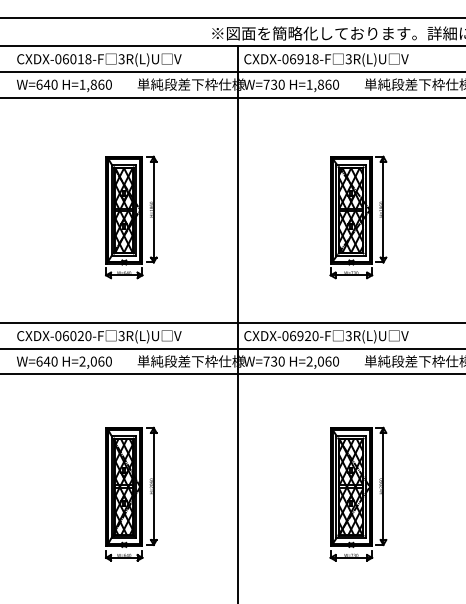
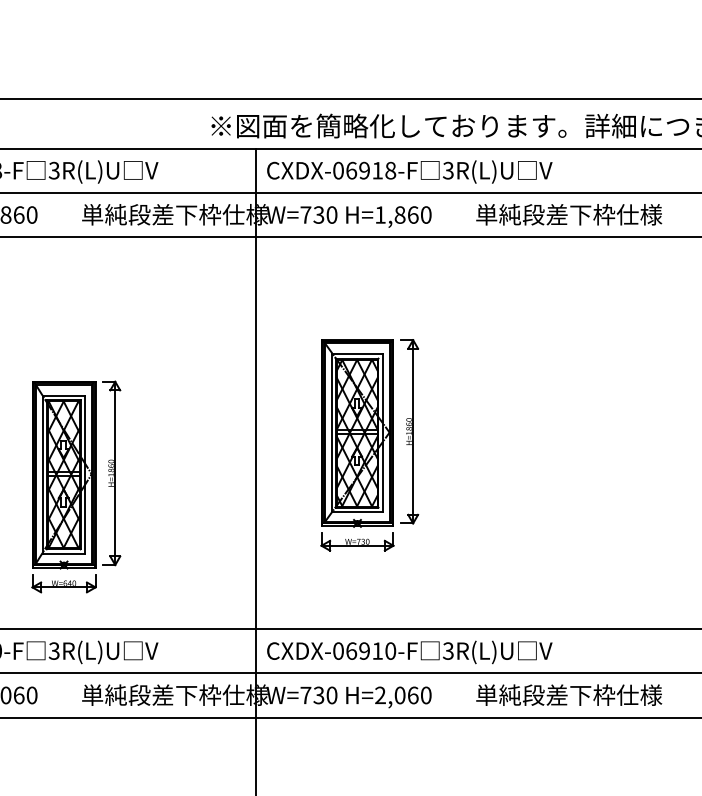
part: (131, 217) -> (76, 487), moved
part: (358, 217) -> (369, 445), moved
text: (308, 335) -> (378, 650), CXDX-06920-F -> CXDX-06910-F

